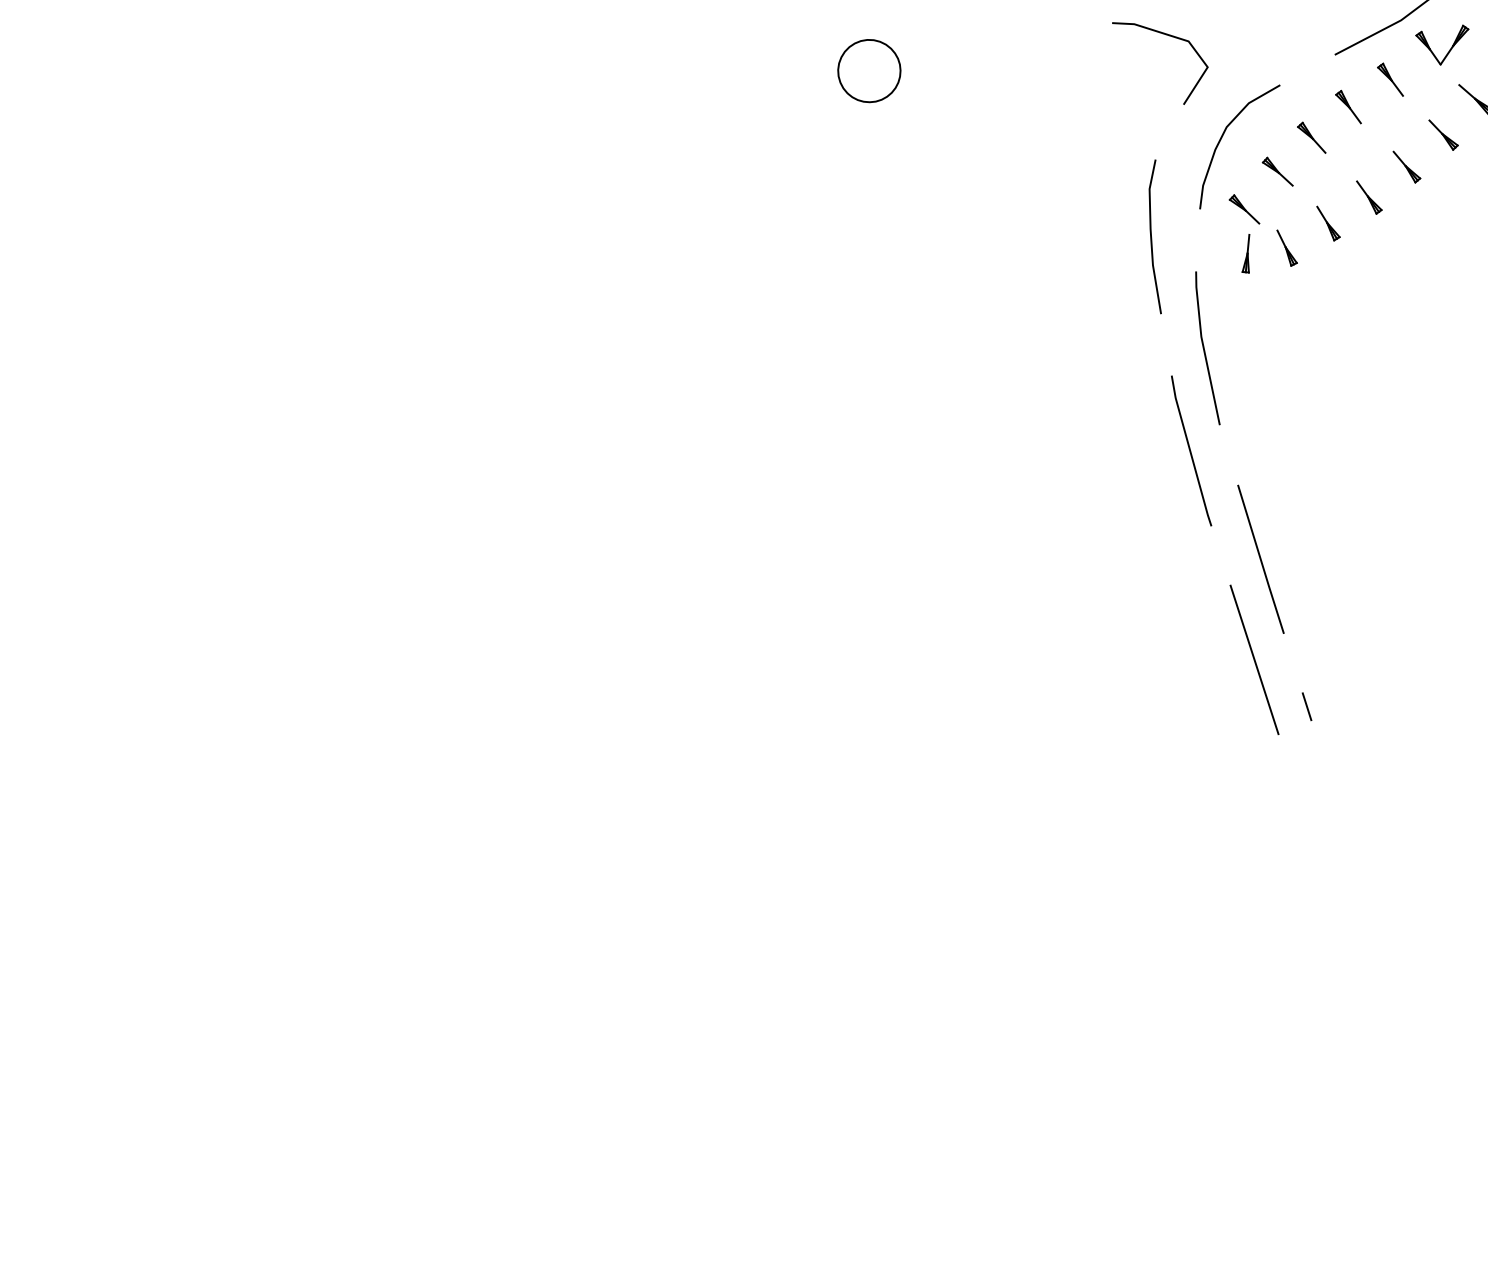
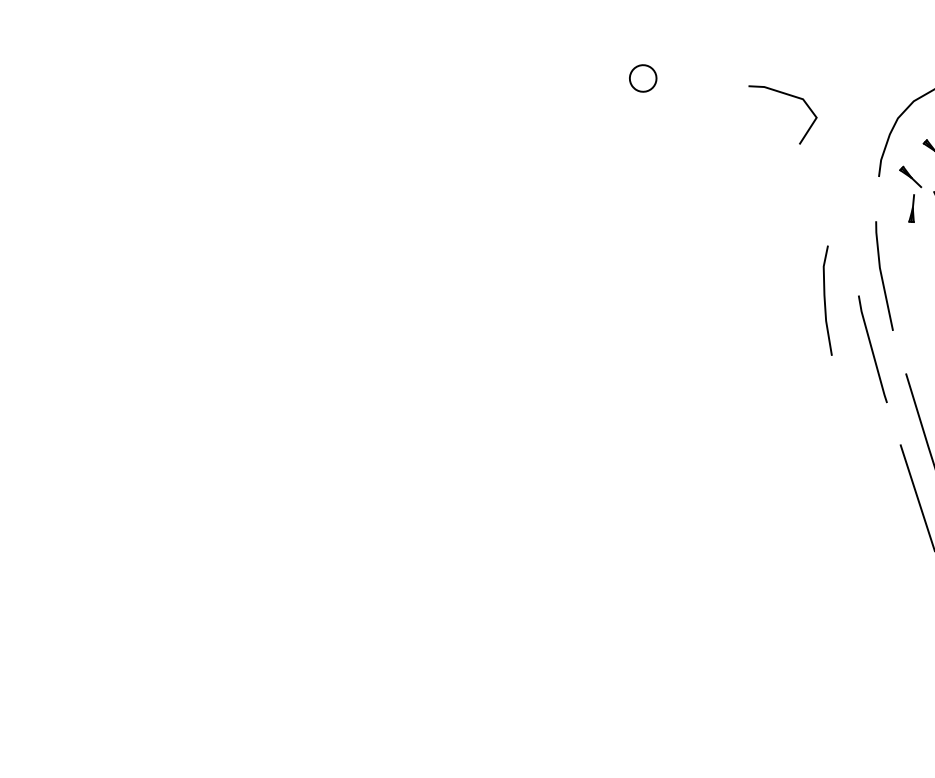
line: (1169, 36) -> (789, 95), moved
part: (869, 71) -> (643, 78), size x0.6
line: (1152, 237) -> (825, 301), moved

